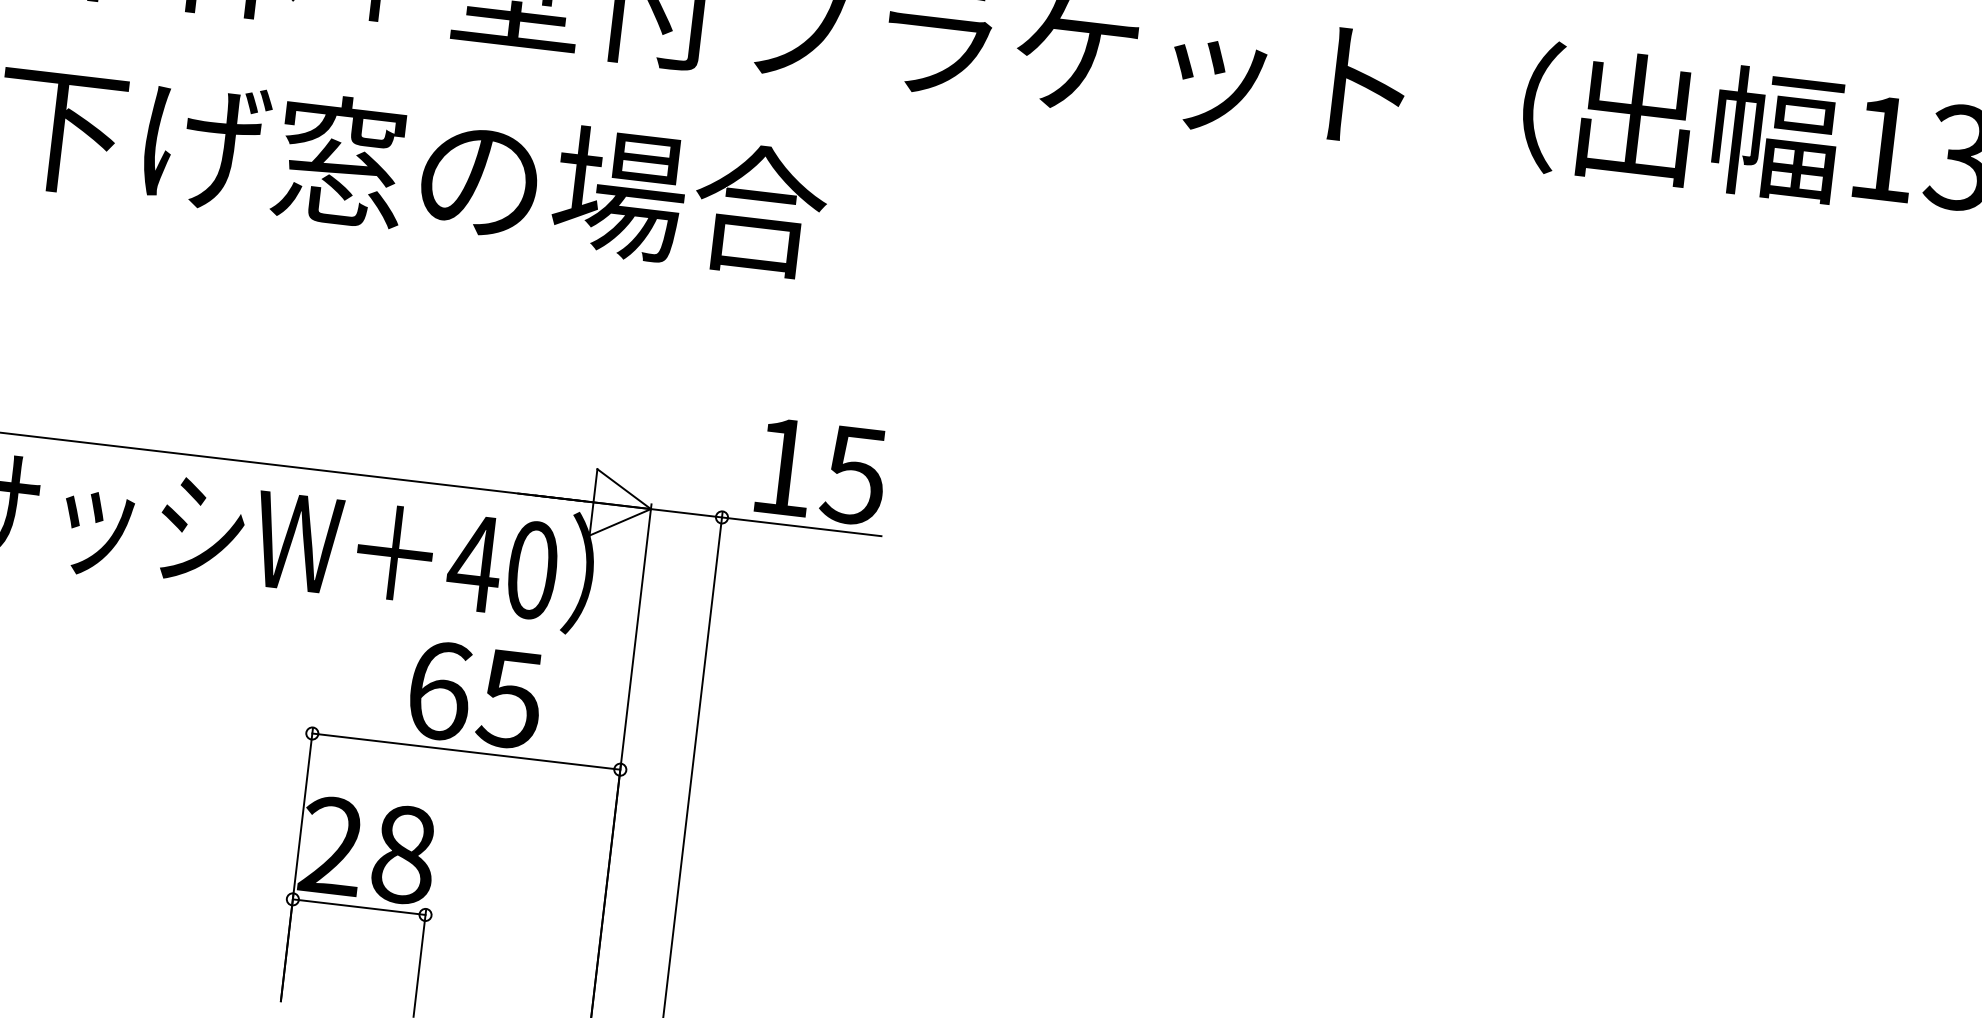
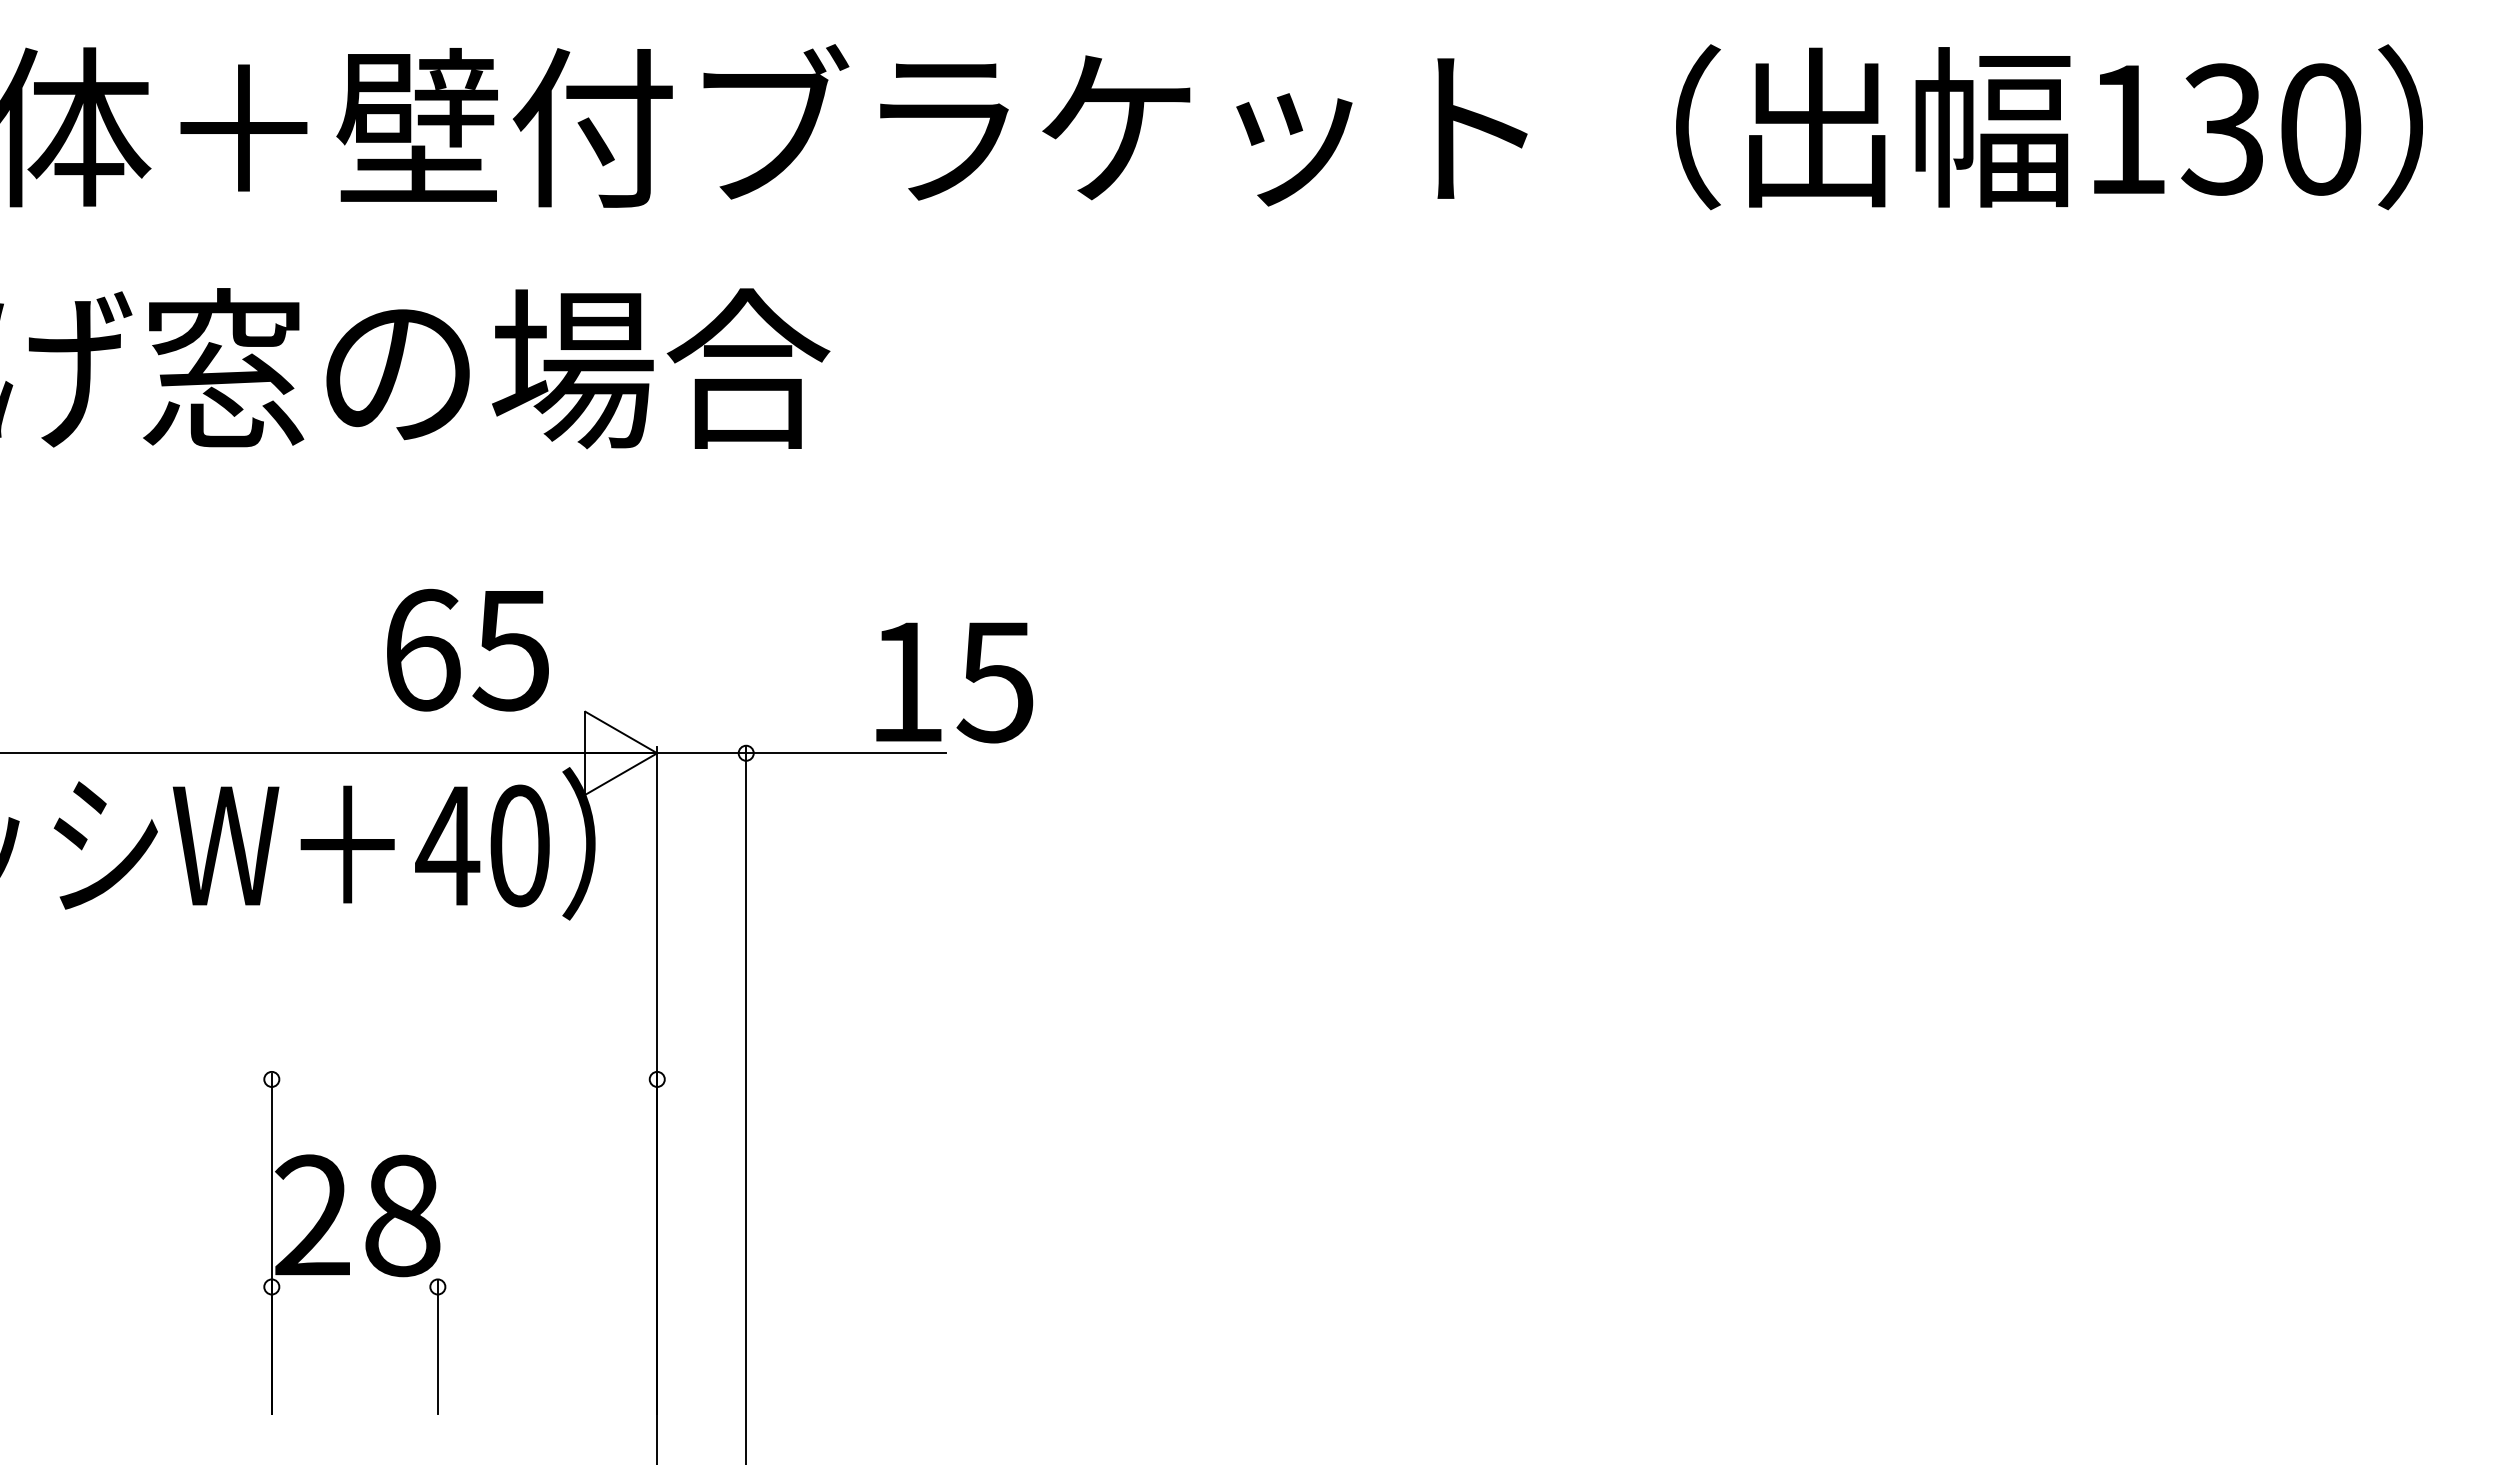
text: (821, 471) -> (954, 682), moved
text: (475, 694) -> (467, 649), moved
line: (466, 751) -> (464, 1079), removed
line: (358, 906) -> (354, 1286), removed

